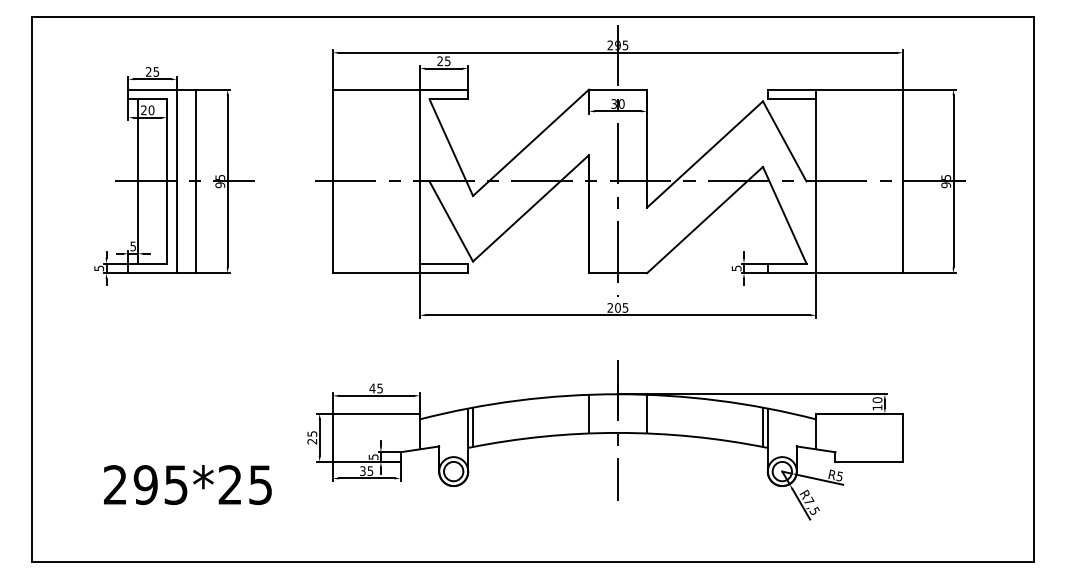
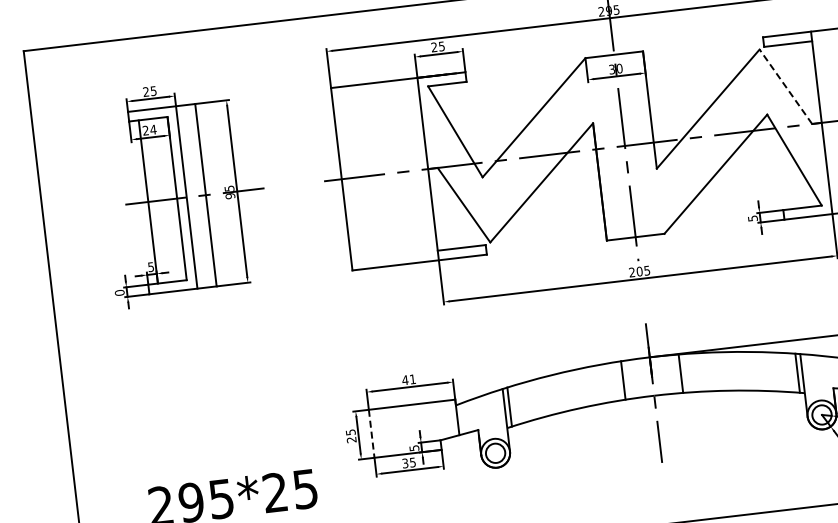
text: (151, 110) -> (153, 129), 20 -> 24
line: (784, 141) -> (785, 86), solid -> dashed
text: (99, 268) -> (120, 292), 5 -> 0
text: (379, 388) -> (412, 379), 45 -> 41
line: (332, 438) -> (371, 434), solid -> dashed

